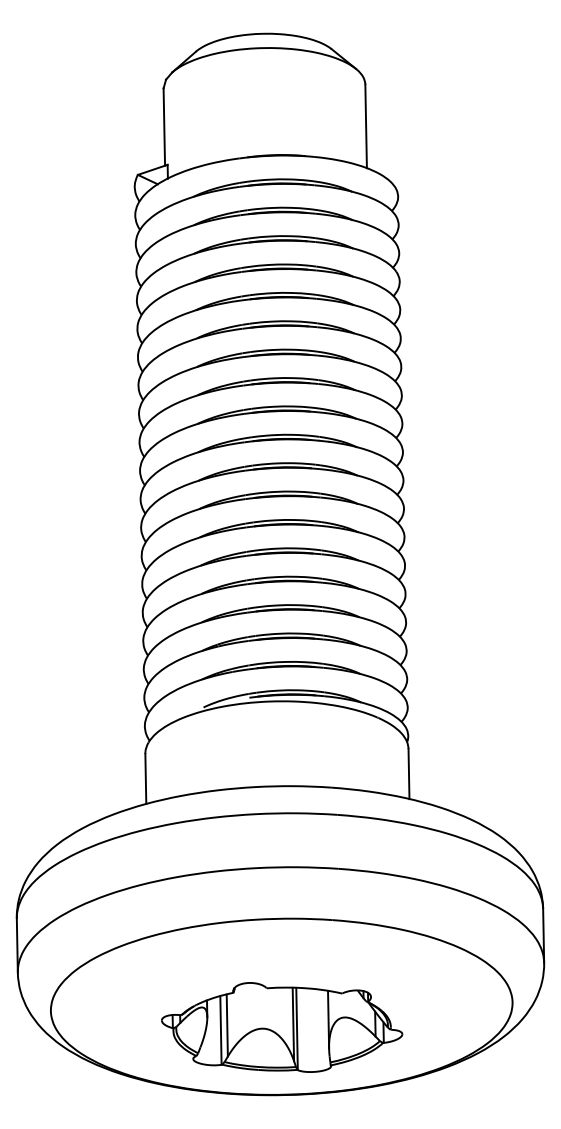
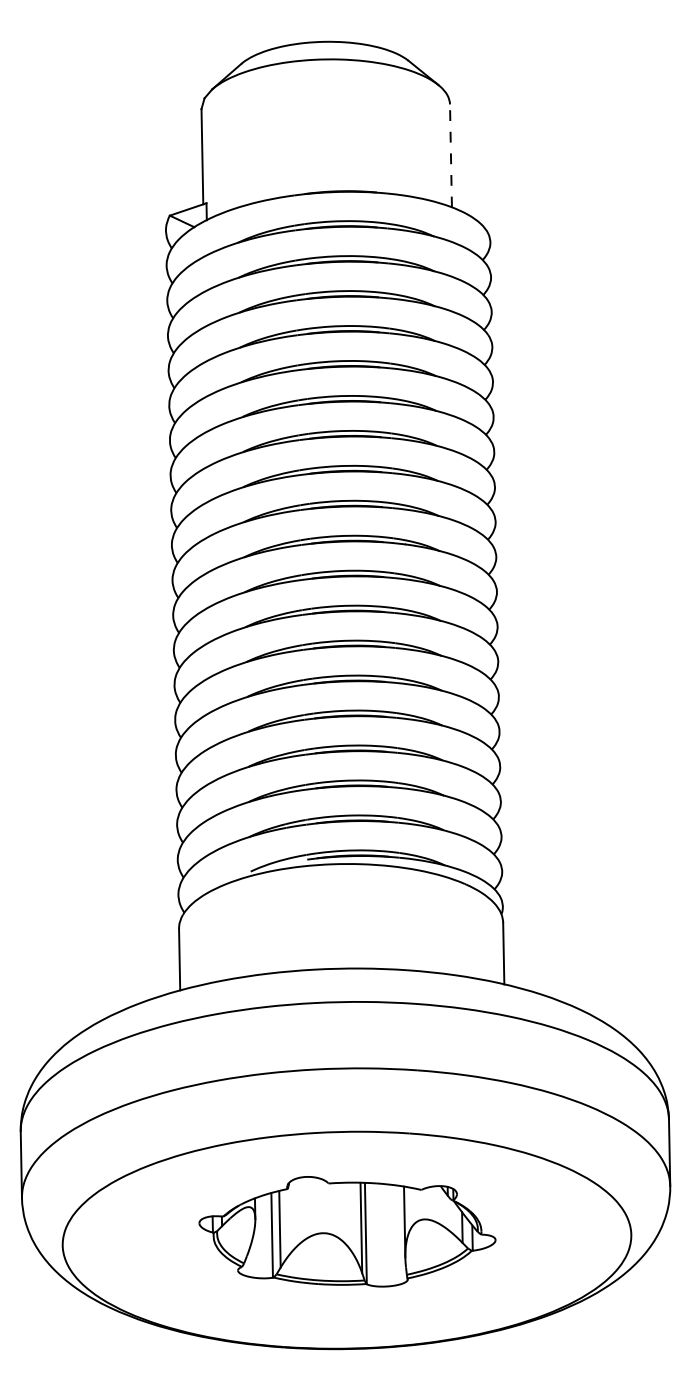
line: (365, 126) -> (450, 155), solid -> dashed
part: (282, 1027) -> (347, 1231), moved

